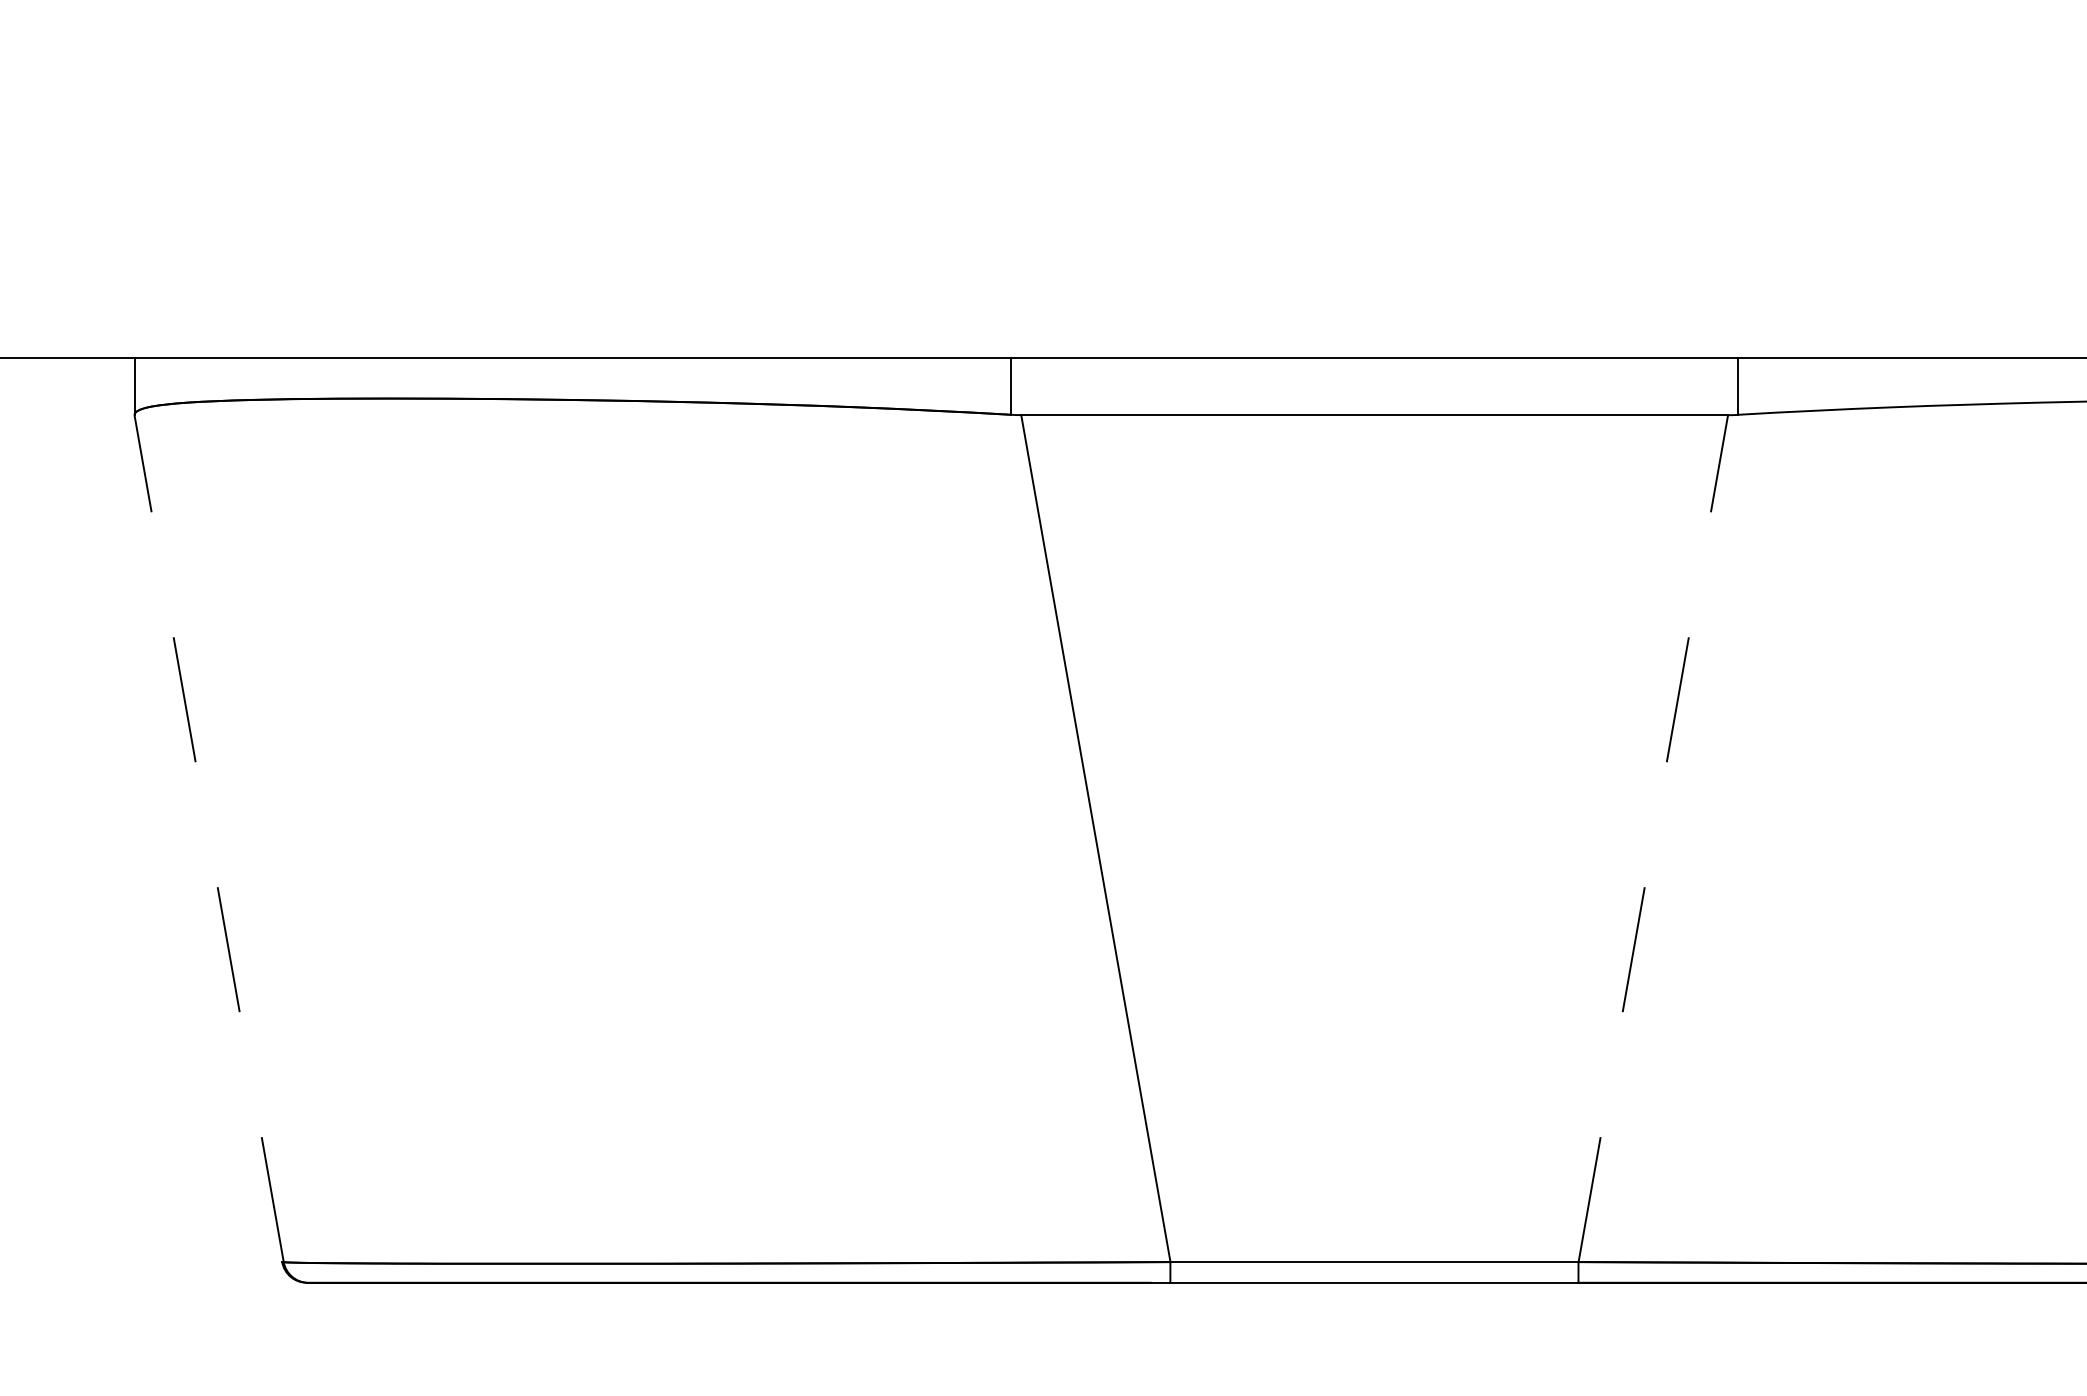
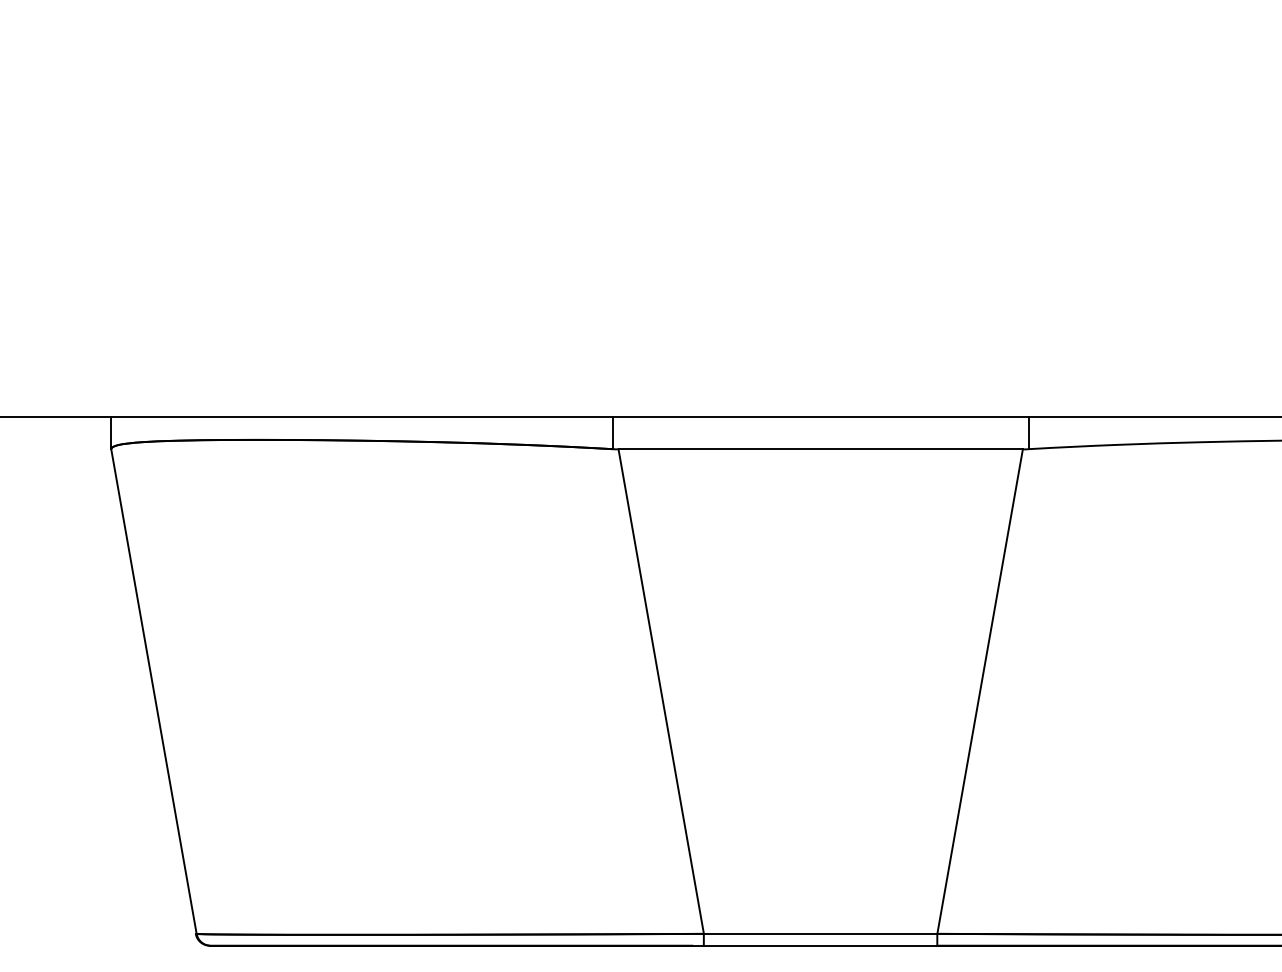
line: (208, 838) -> (153, 691), dashed -> solid
line: (1653, 838) -> (980, 691), dashed -> solid

